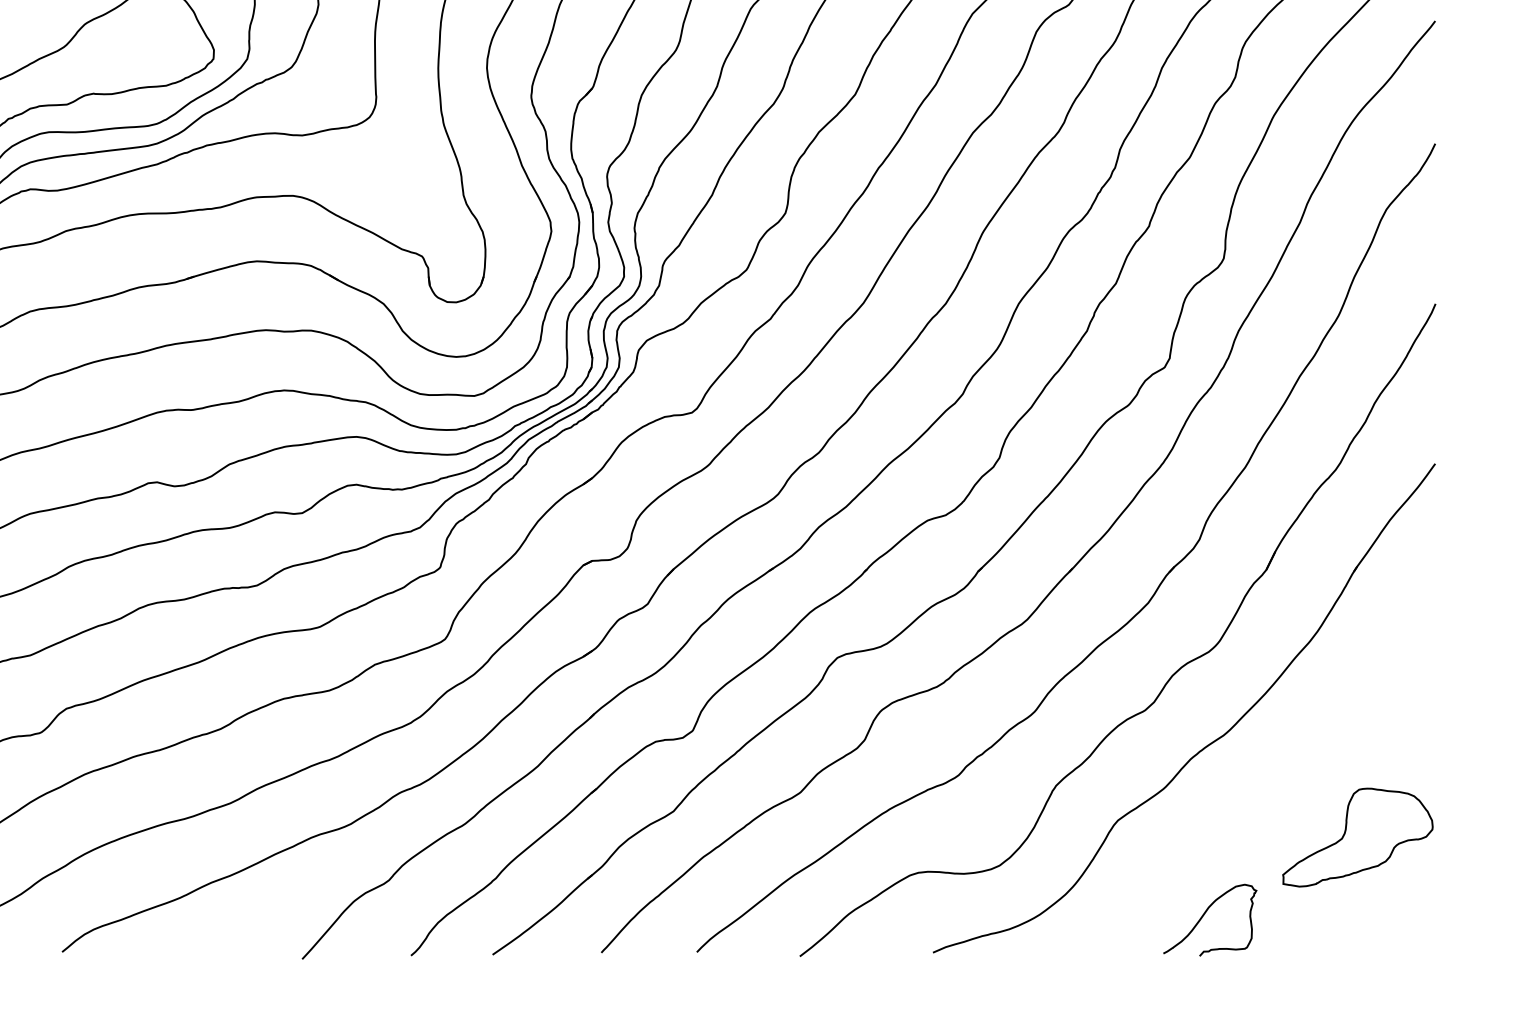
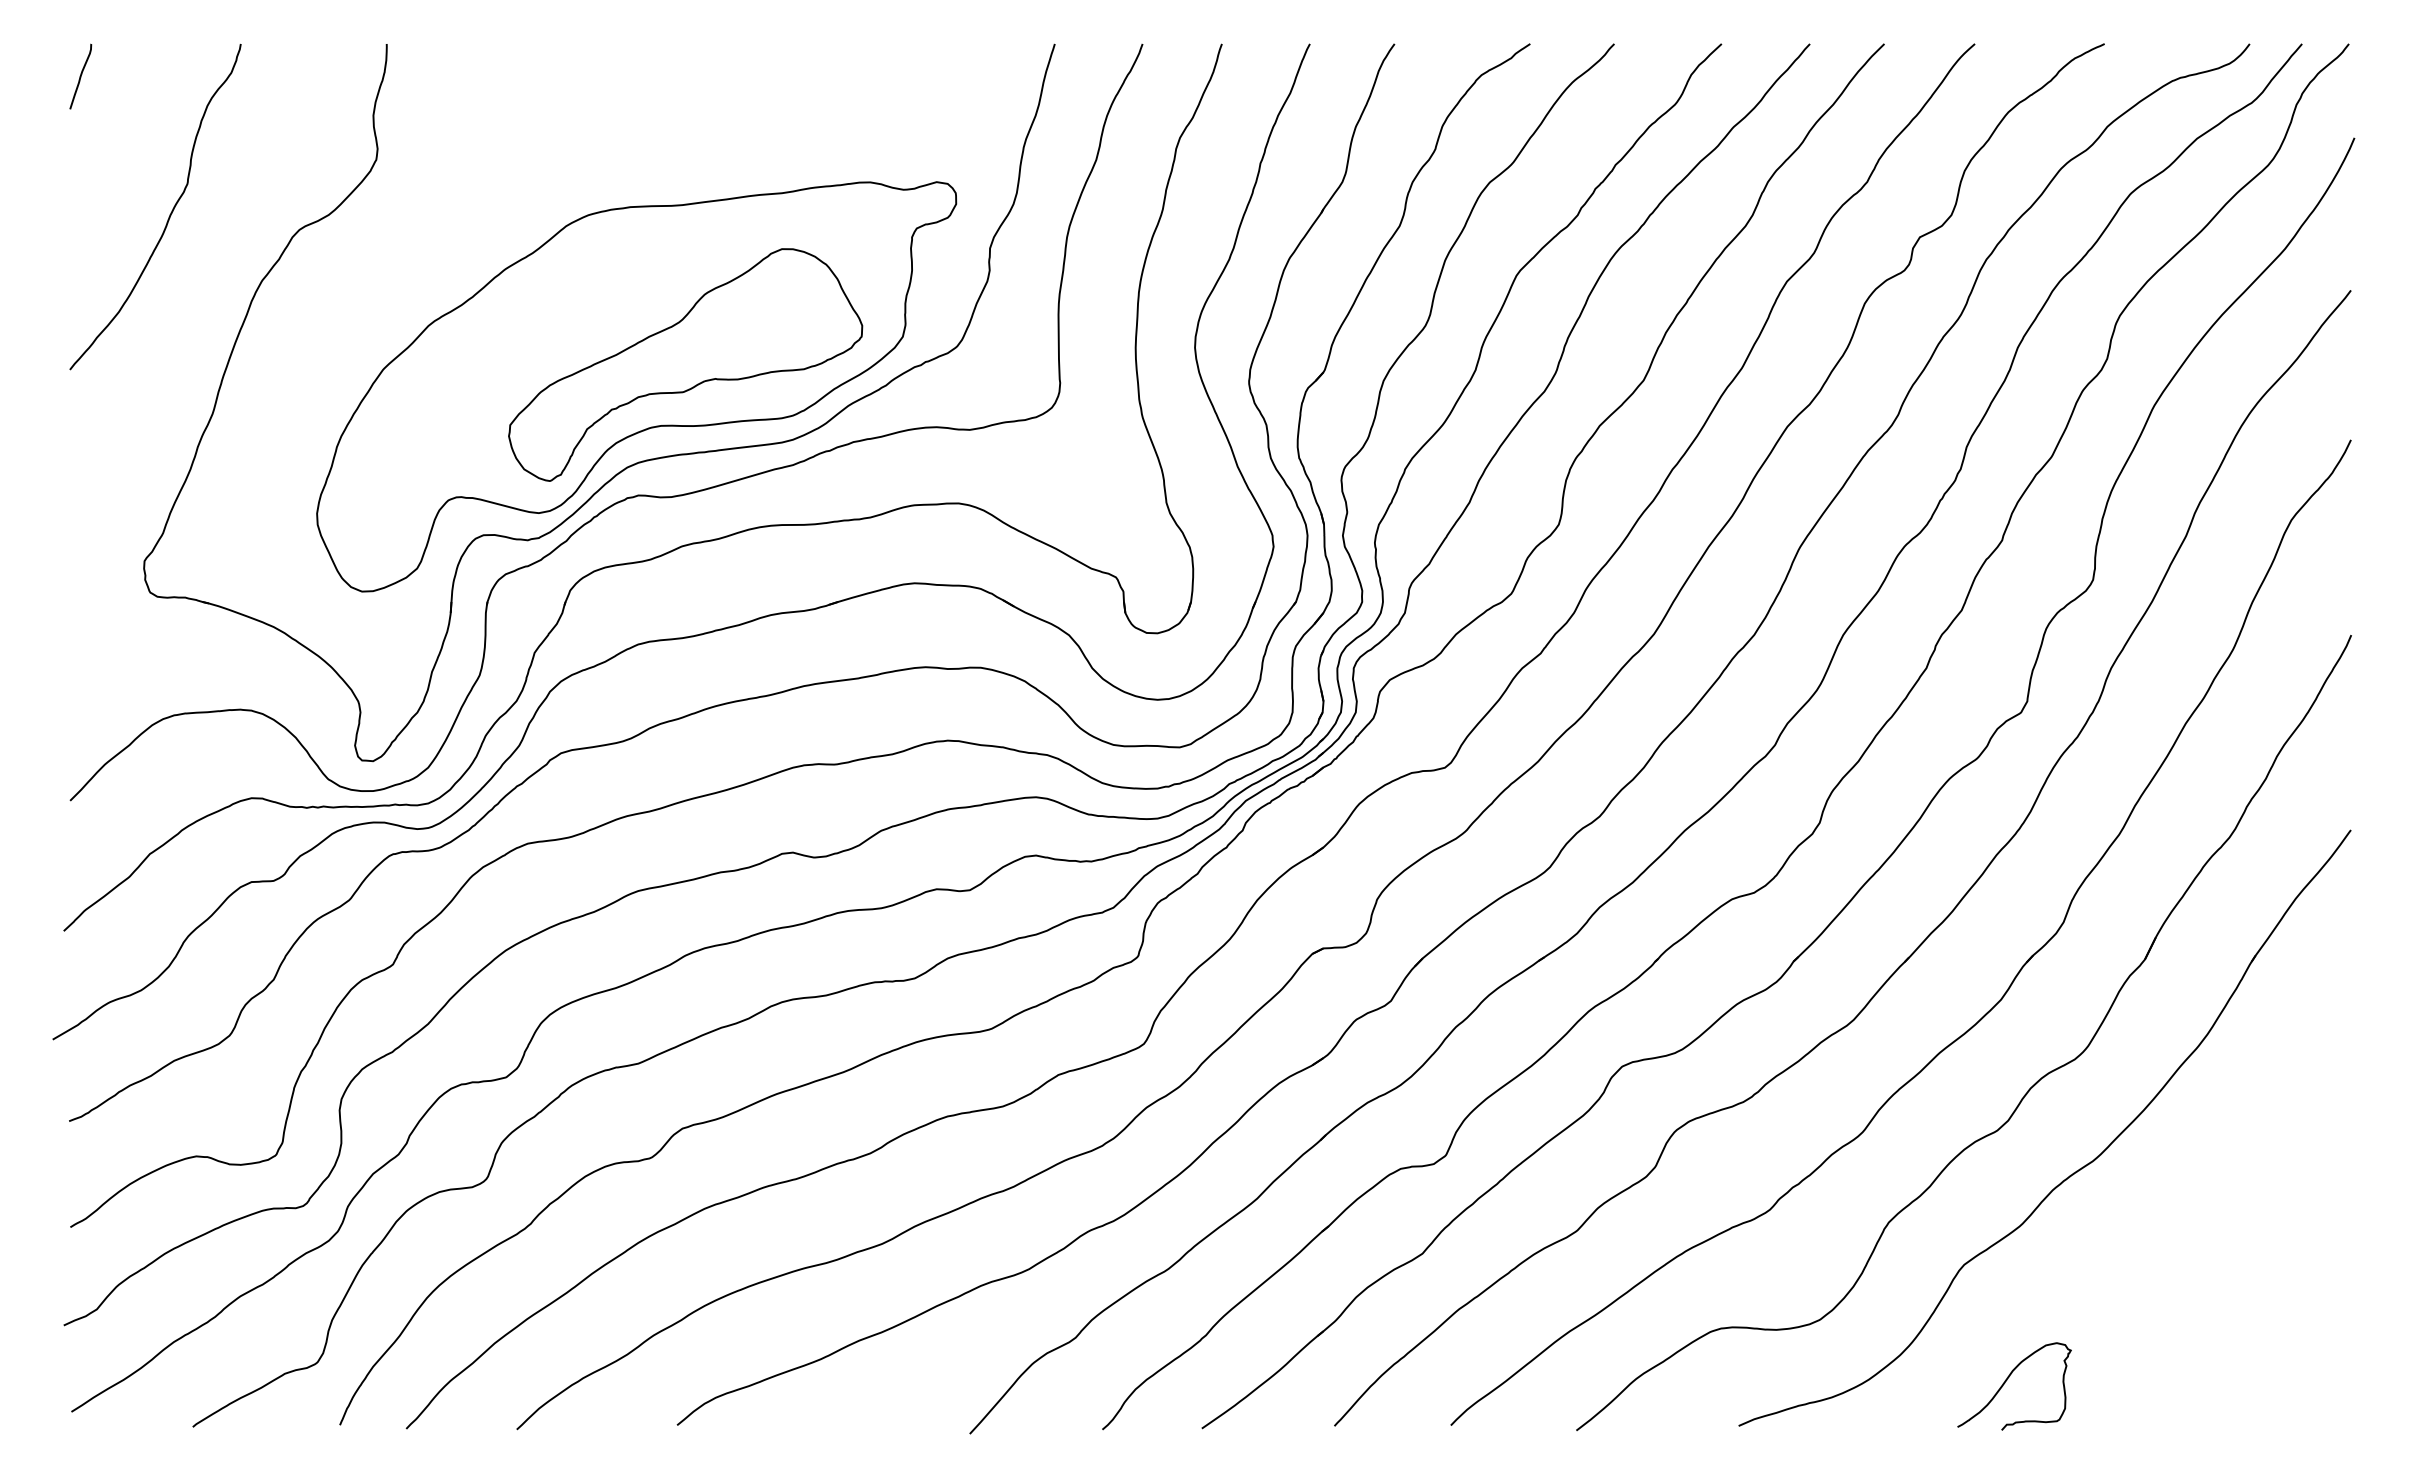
part: (1357, 837) -> (2256, 1285), removed
curve: (1204, 915) -> (2007, 1380), moved

